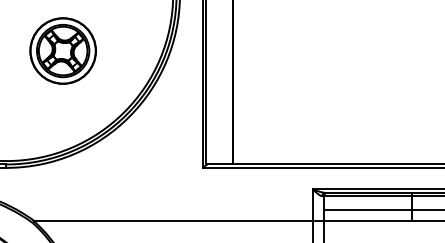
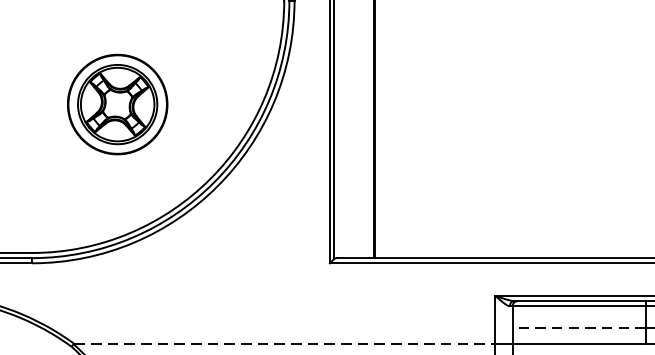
part: (62, 50) -> (116, 103), moved
line: (368, 210) -> (579, 327), solid -> dashed
line: (174, 221) -> (286, 344), solid -> dashed

